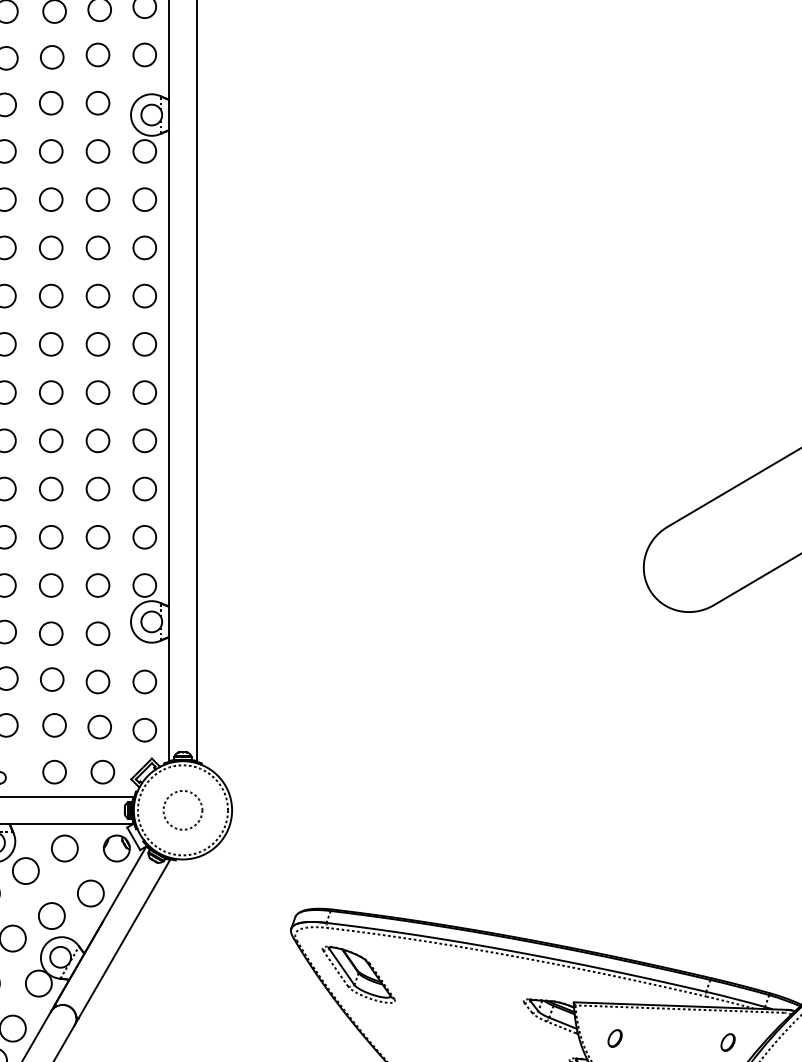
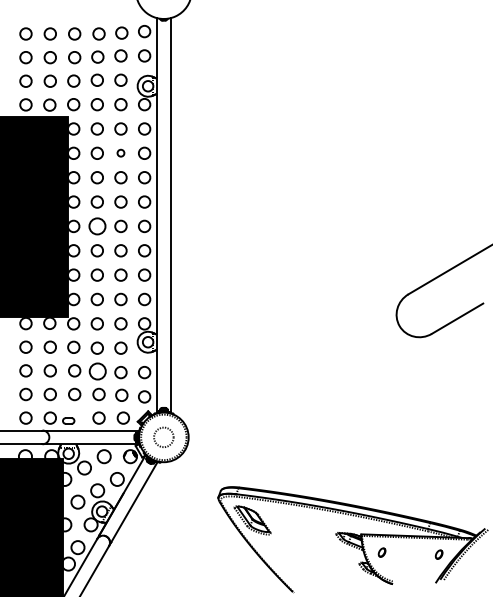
circle: (97, 246) -> (120, 152), size x0.6
circle: (49, 392) -> (96, 226), size x1.4
circle: (51, 677) -> (97, 370), size x1.4

